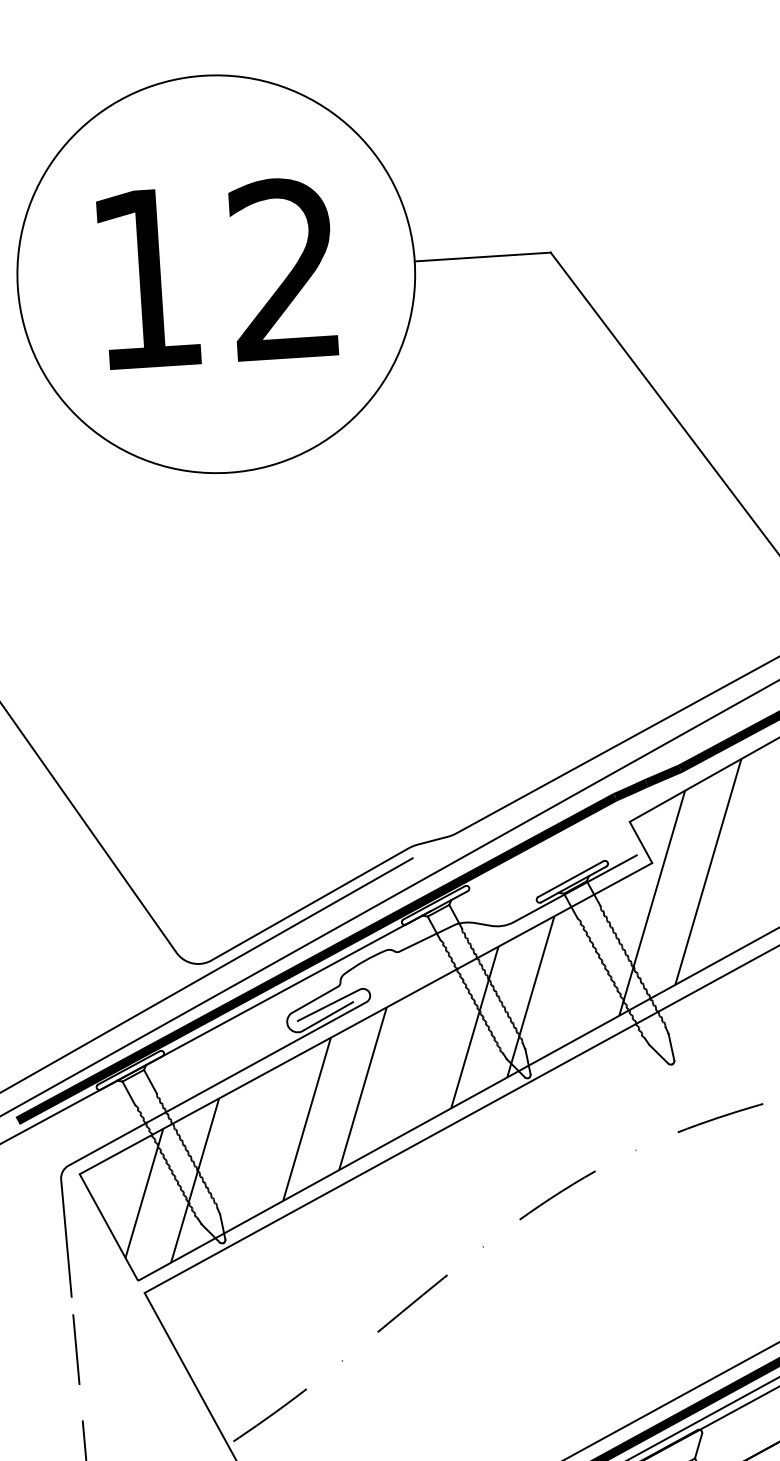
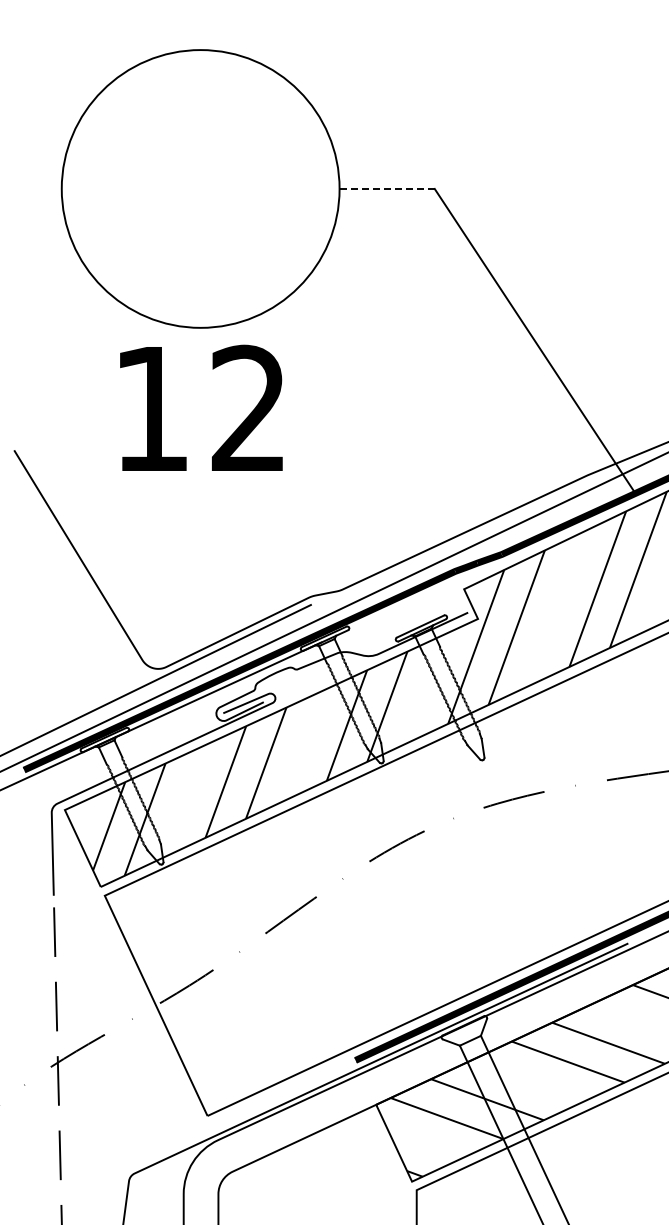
line: (483, 256) -> (387, 188), solid -> dashed
text: (217, 272) -> (201, 407), moved

